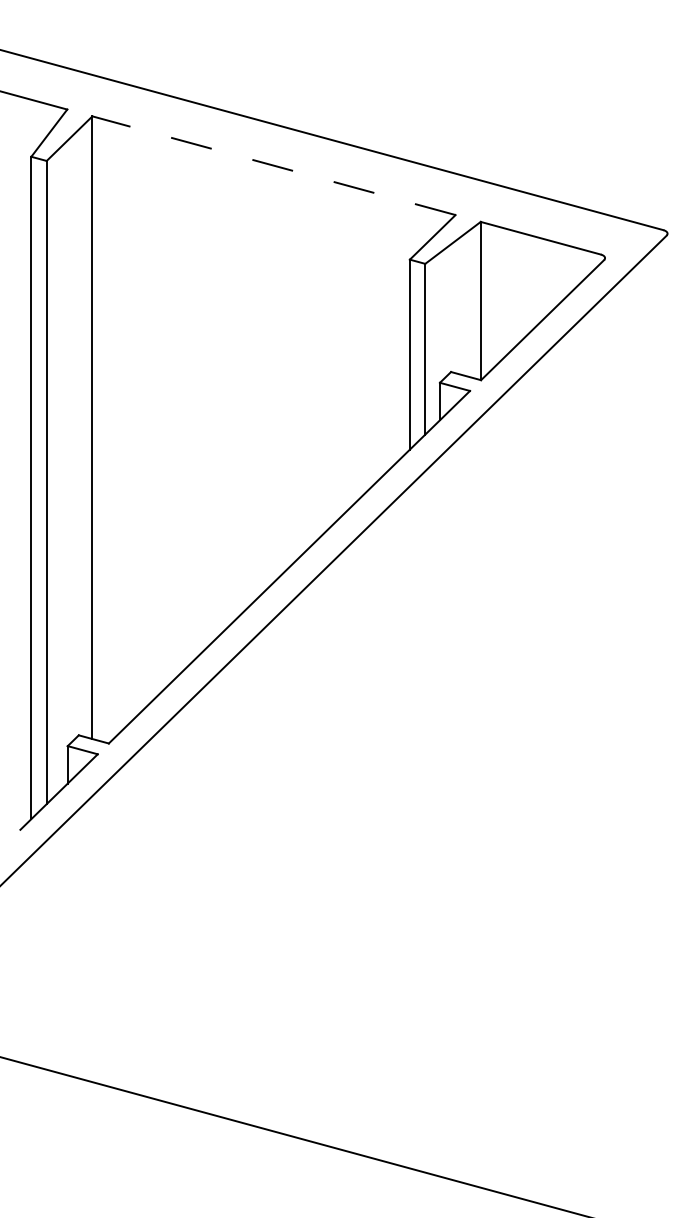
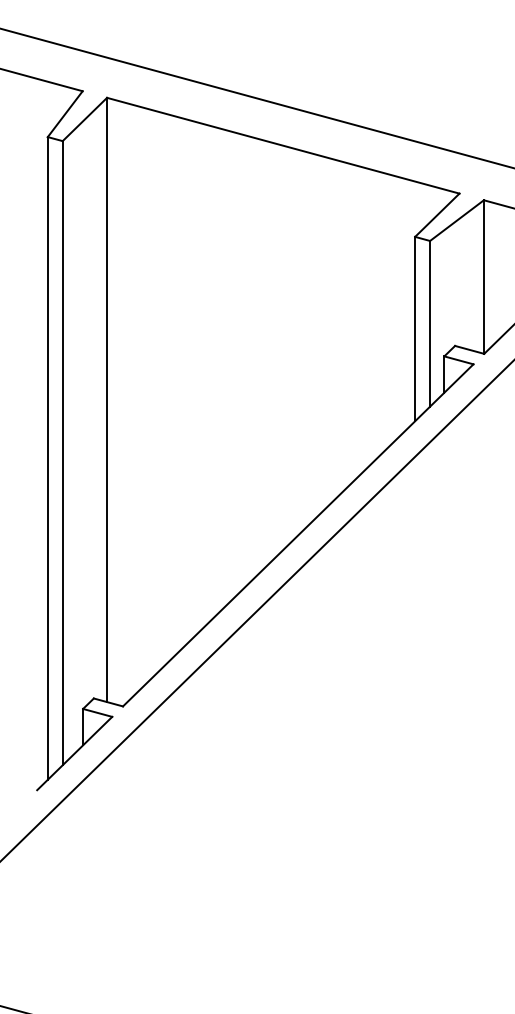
line: (273, 165) -> (282, 145), dashed -> solid

